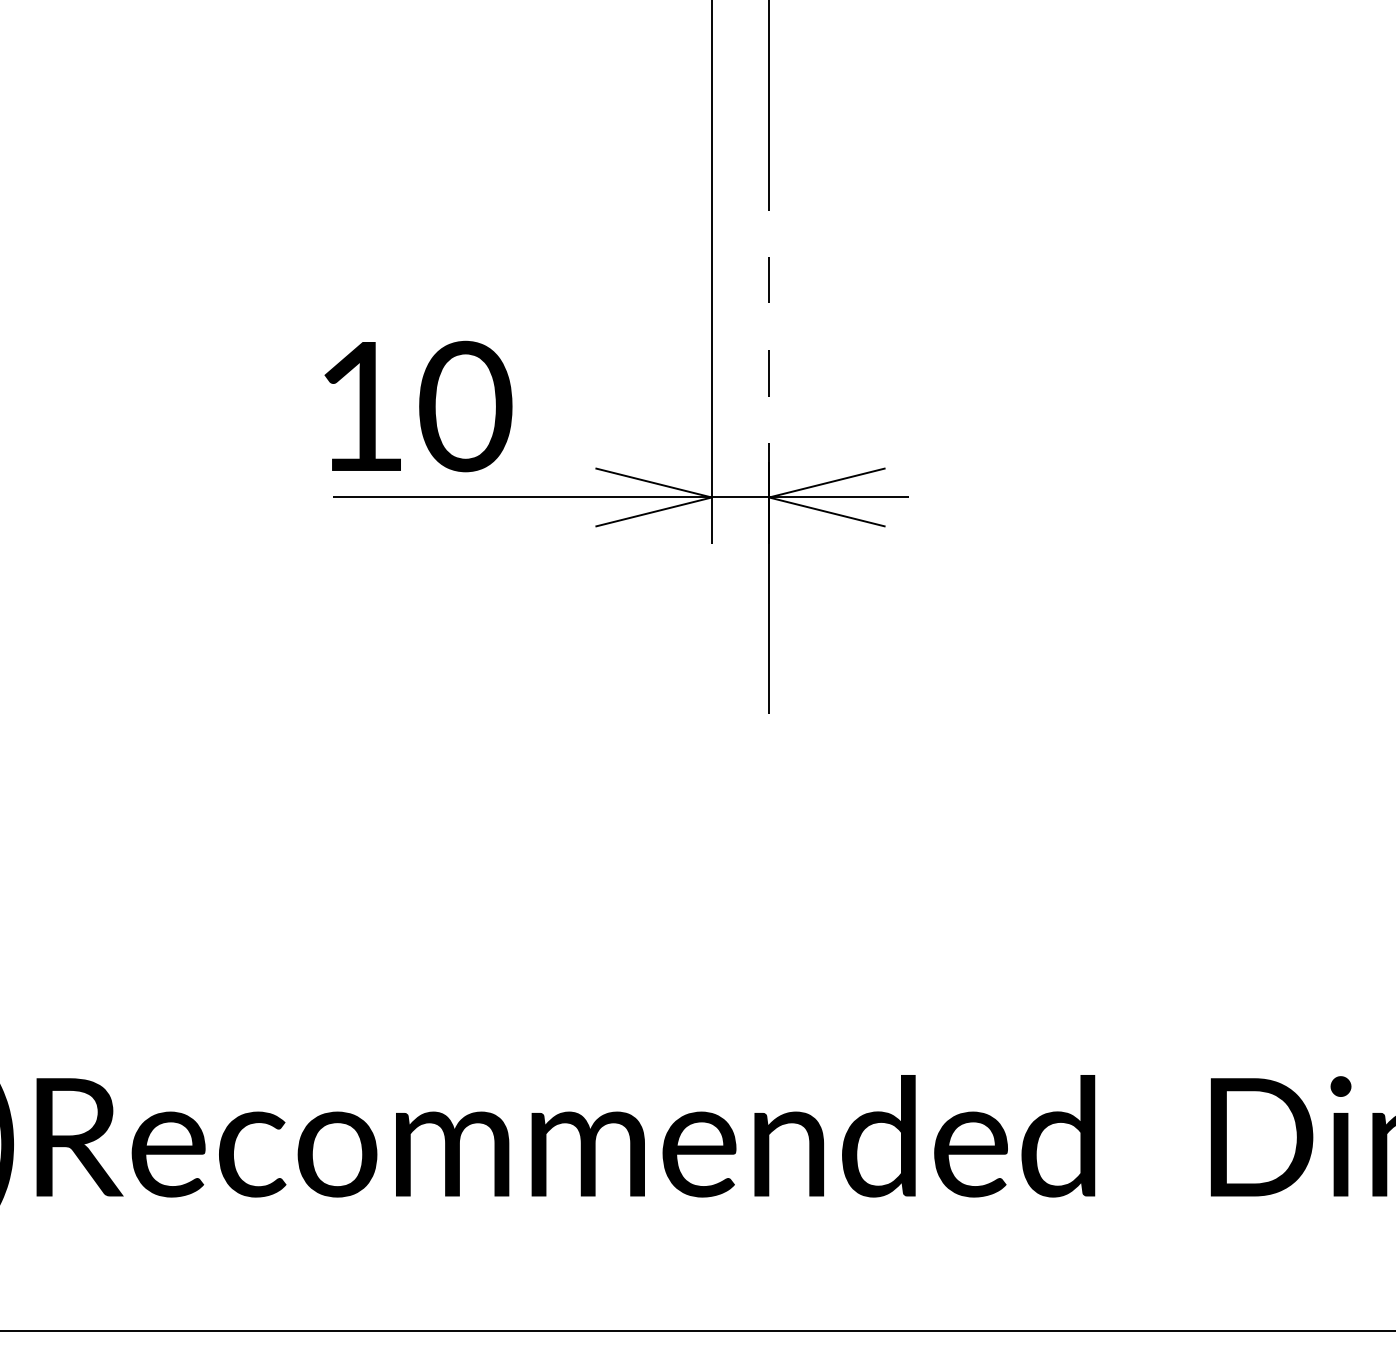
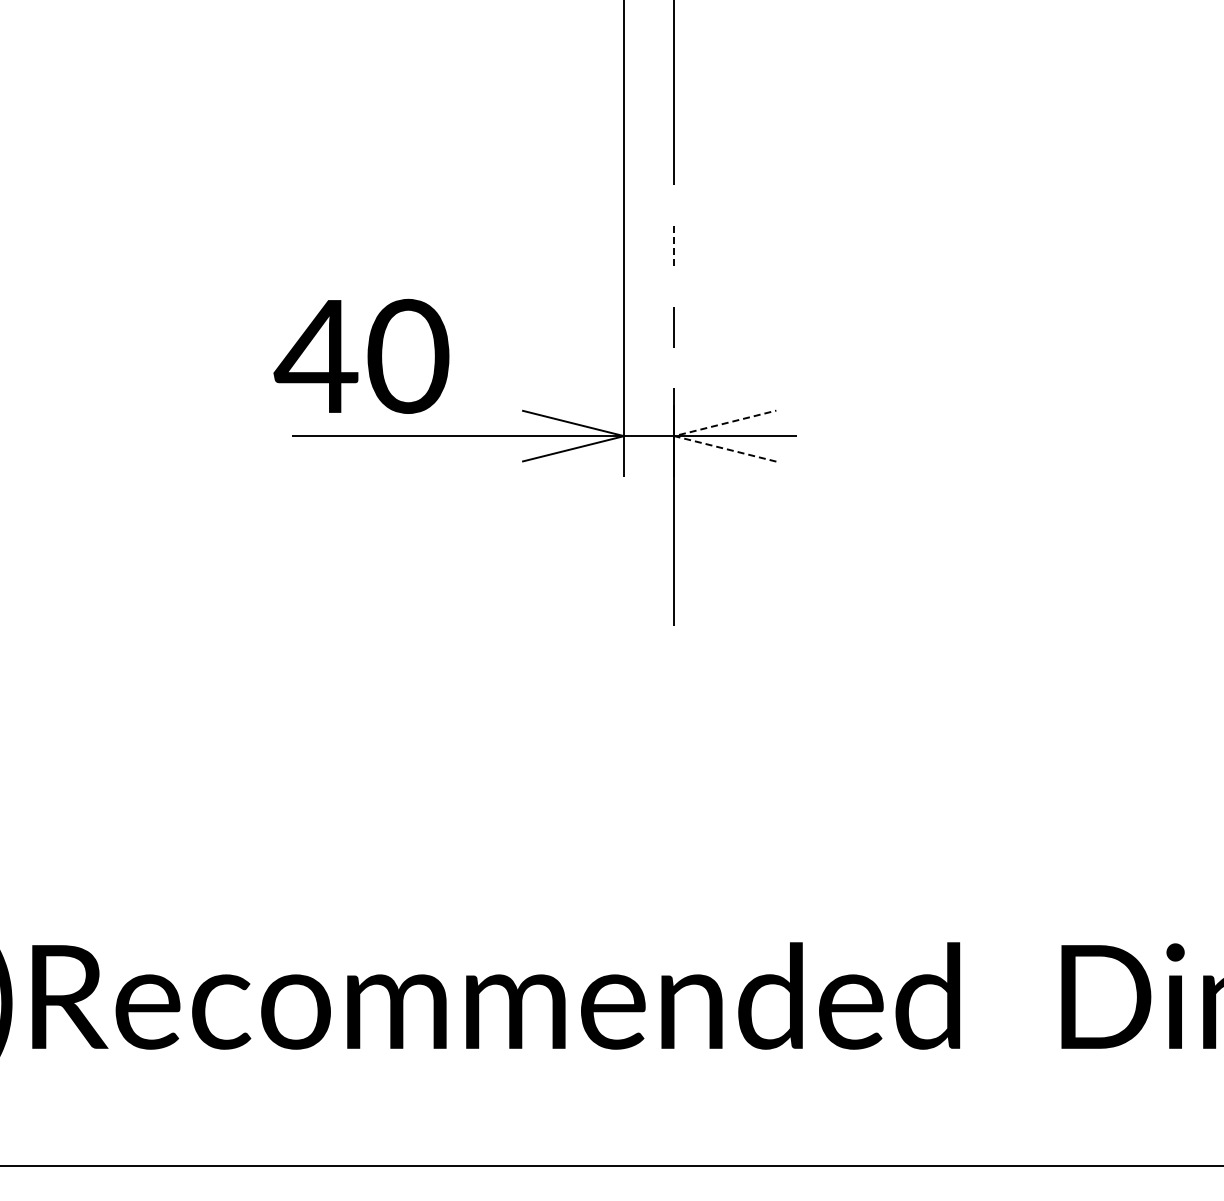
line: (769, 279) -> (674, 245), solid -> dashed
text: (359, 405) -> (315, 355), 10 -> 40
line: (769, 497) -> (674, 436), solid -> dashed

